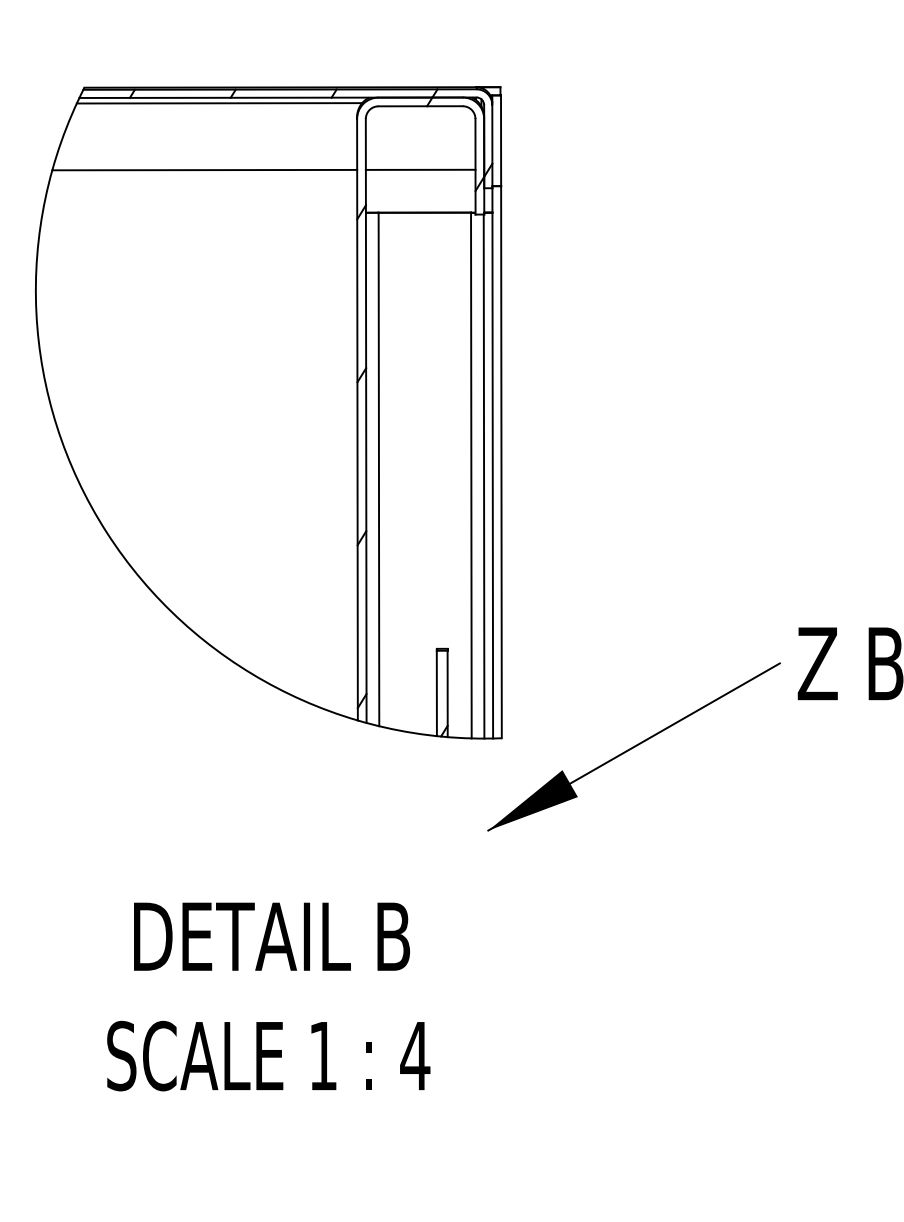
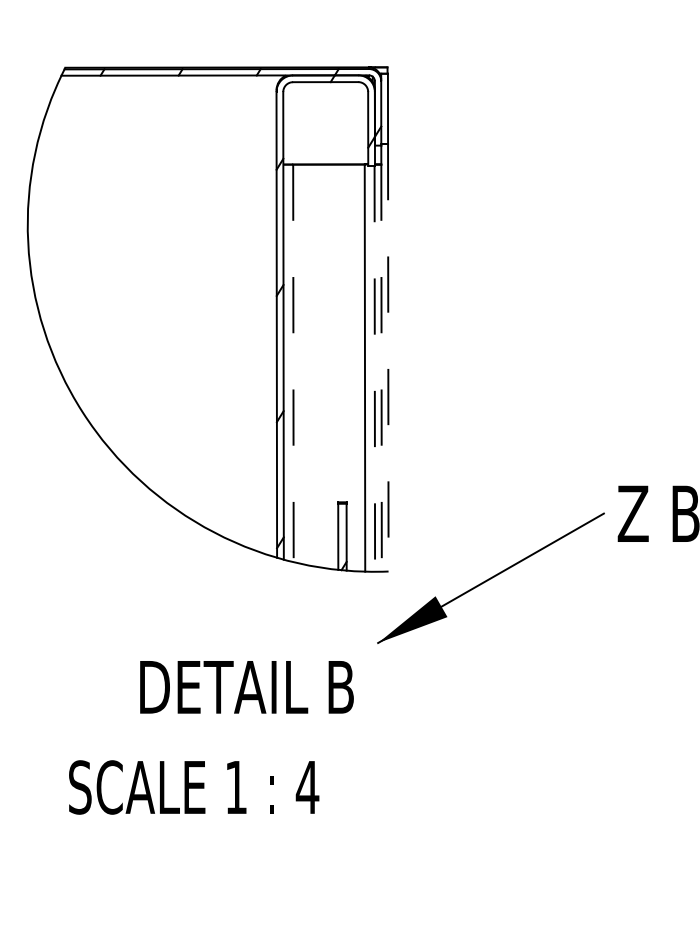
line: (219, 103) -> (169, 79), removed
line: (204, 169) -> (158, 131), removed
line: (420, 169) -> (325, 131), removed
line: (501, 462) -> (388, 358), solid -> dashed
line: (378, 469) -> (293, 363), solid -> dashed
line: (492, 475) -> (381, 368), solid -> dashed
line: (484, 477) -> (375, 369), solid -> dashed
text: (271, 936) -> (246, 687), moved
text: (268, 1055) -> (193, 787), moved

